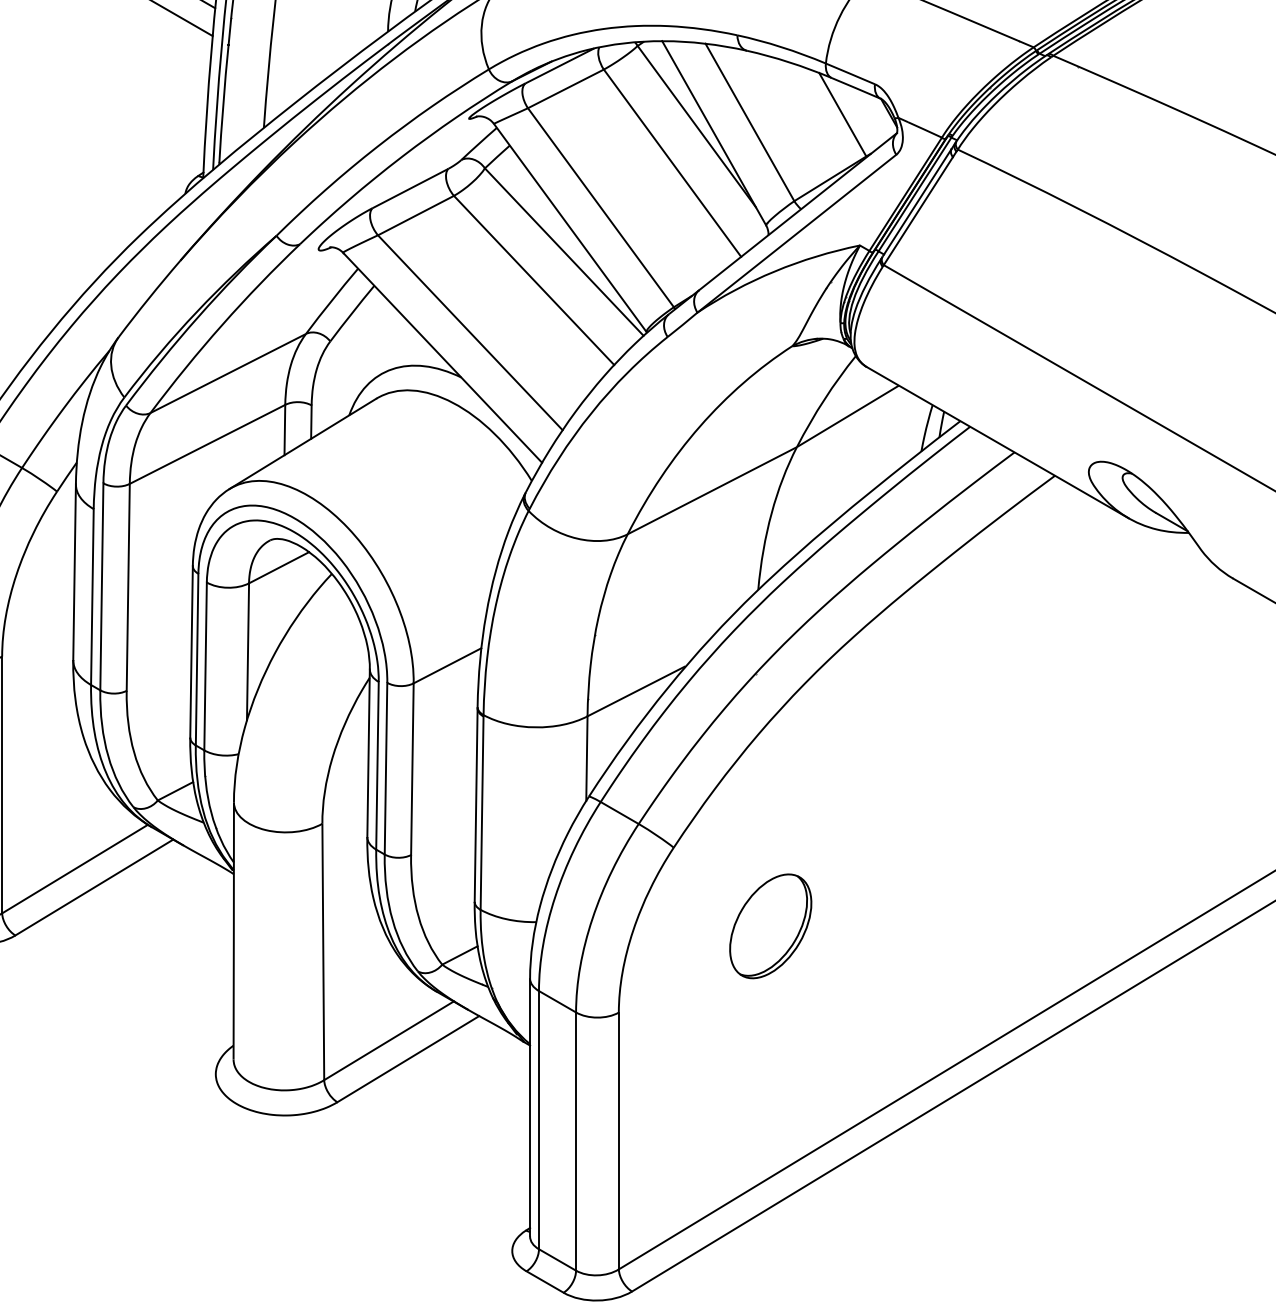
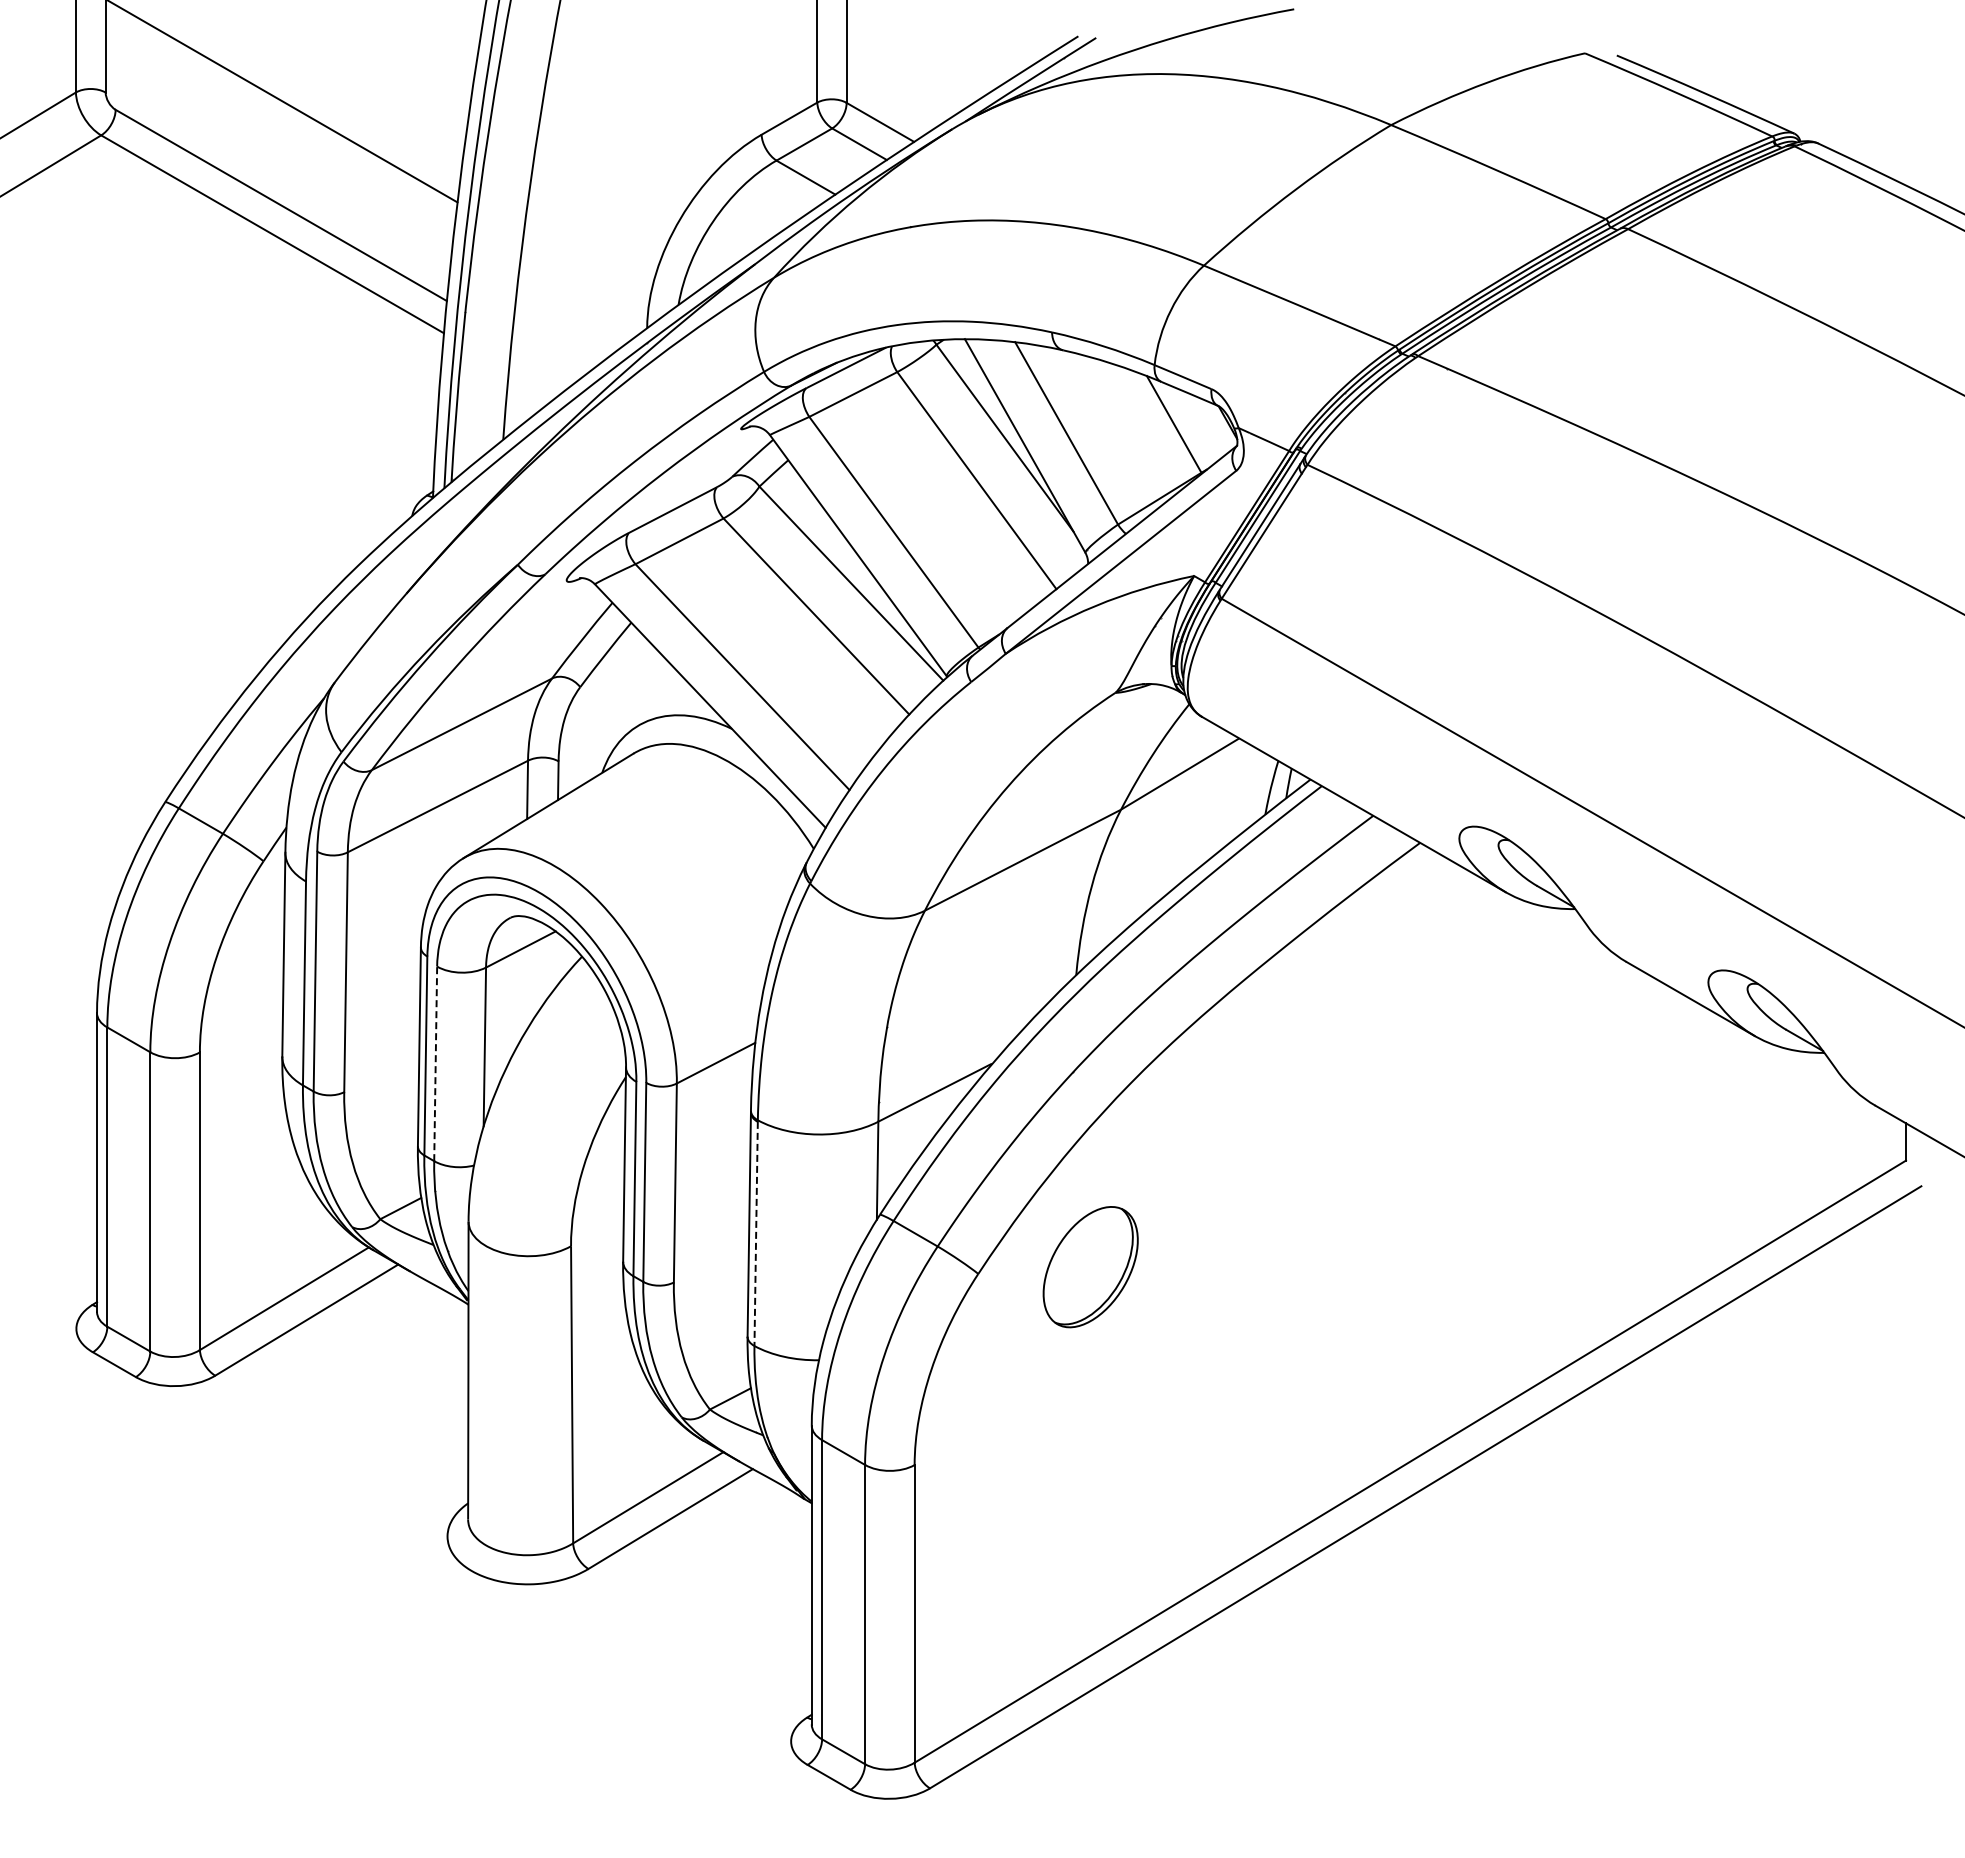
line: (205, 666) -> (435, 1063), solid -> dashed
line: (482, 813) -> (756, 1234), solid -> dashed
part: (770, 926) -> (1090, 1267), moved

